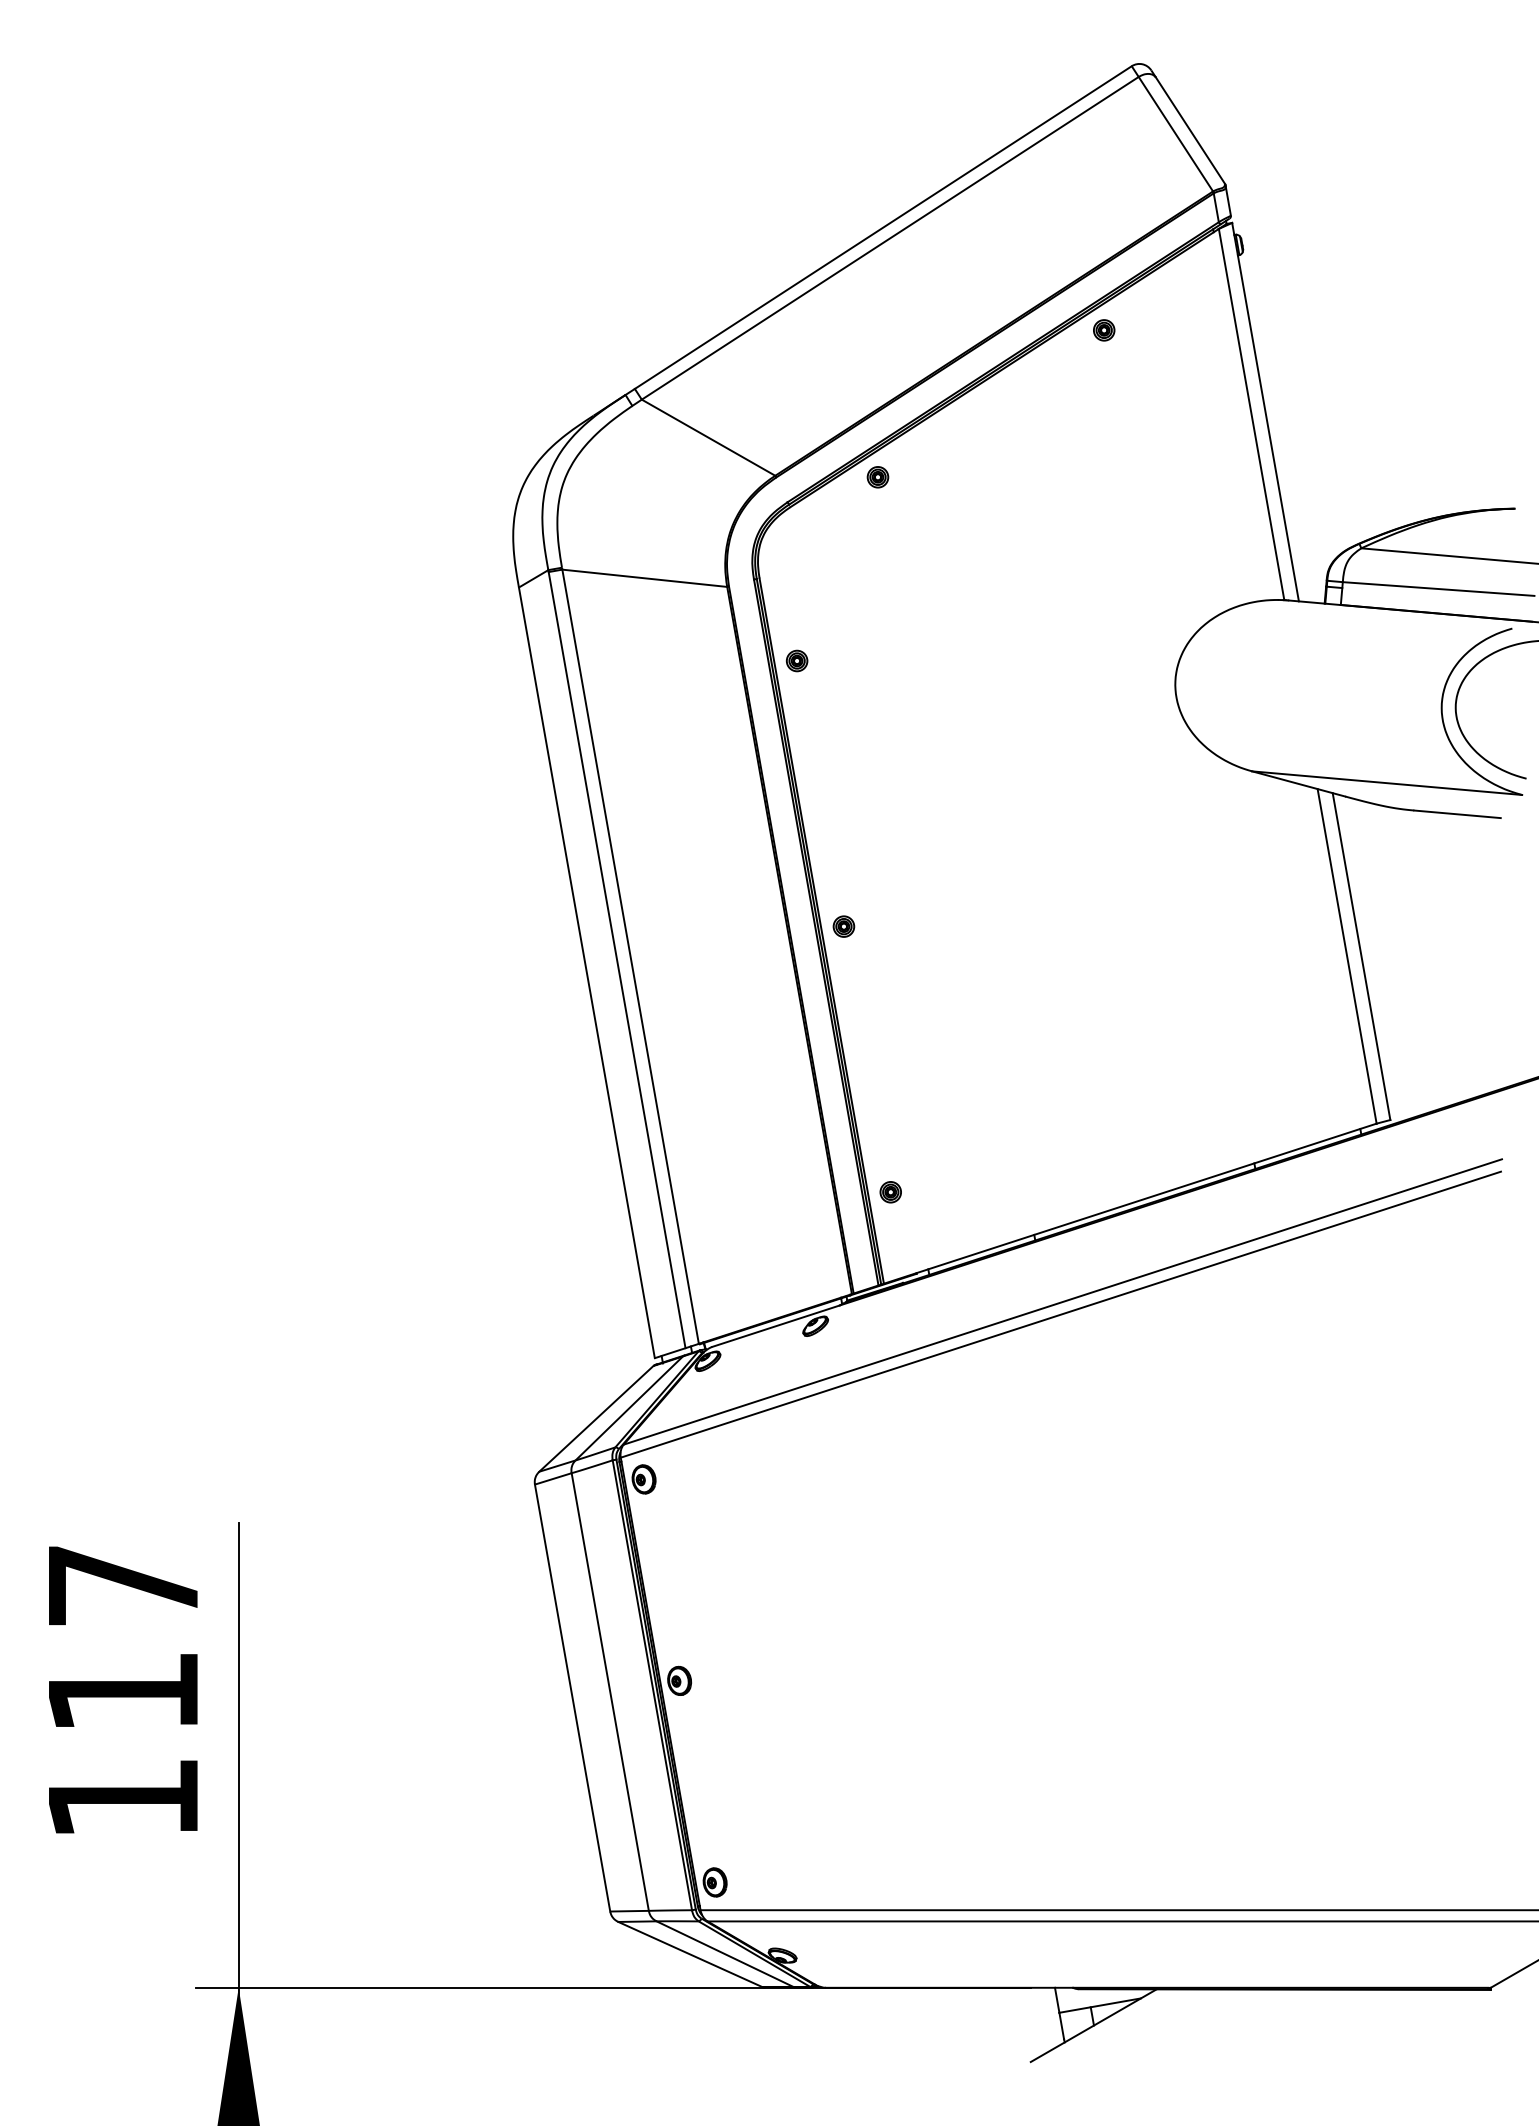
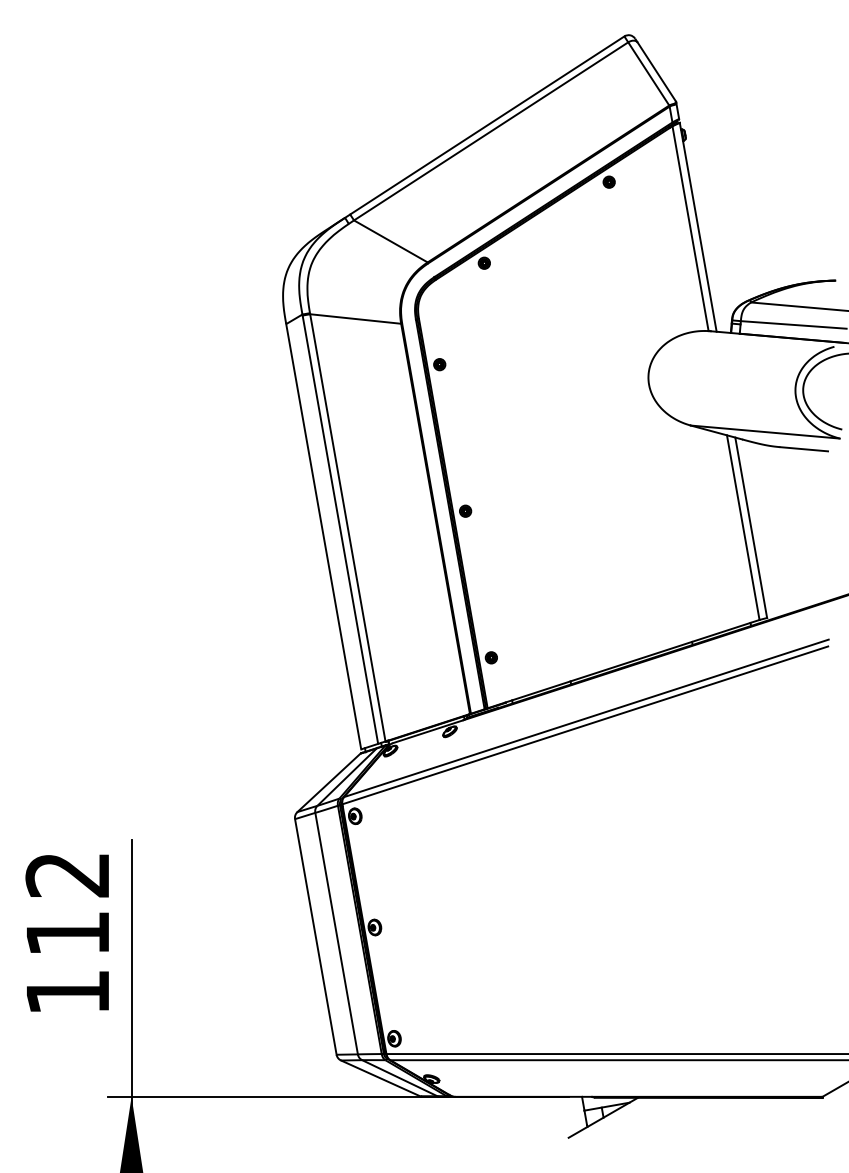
text: (120, 1586) -> (66, 875), 117 -> 112

